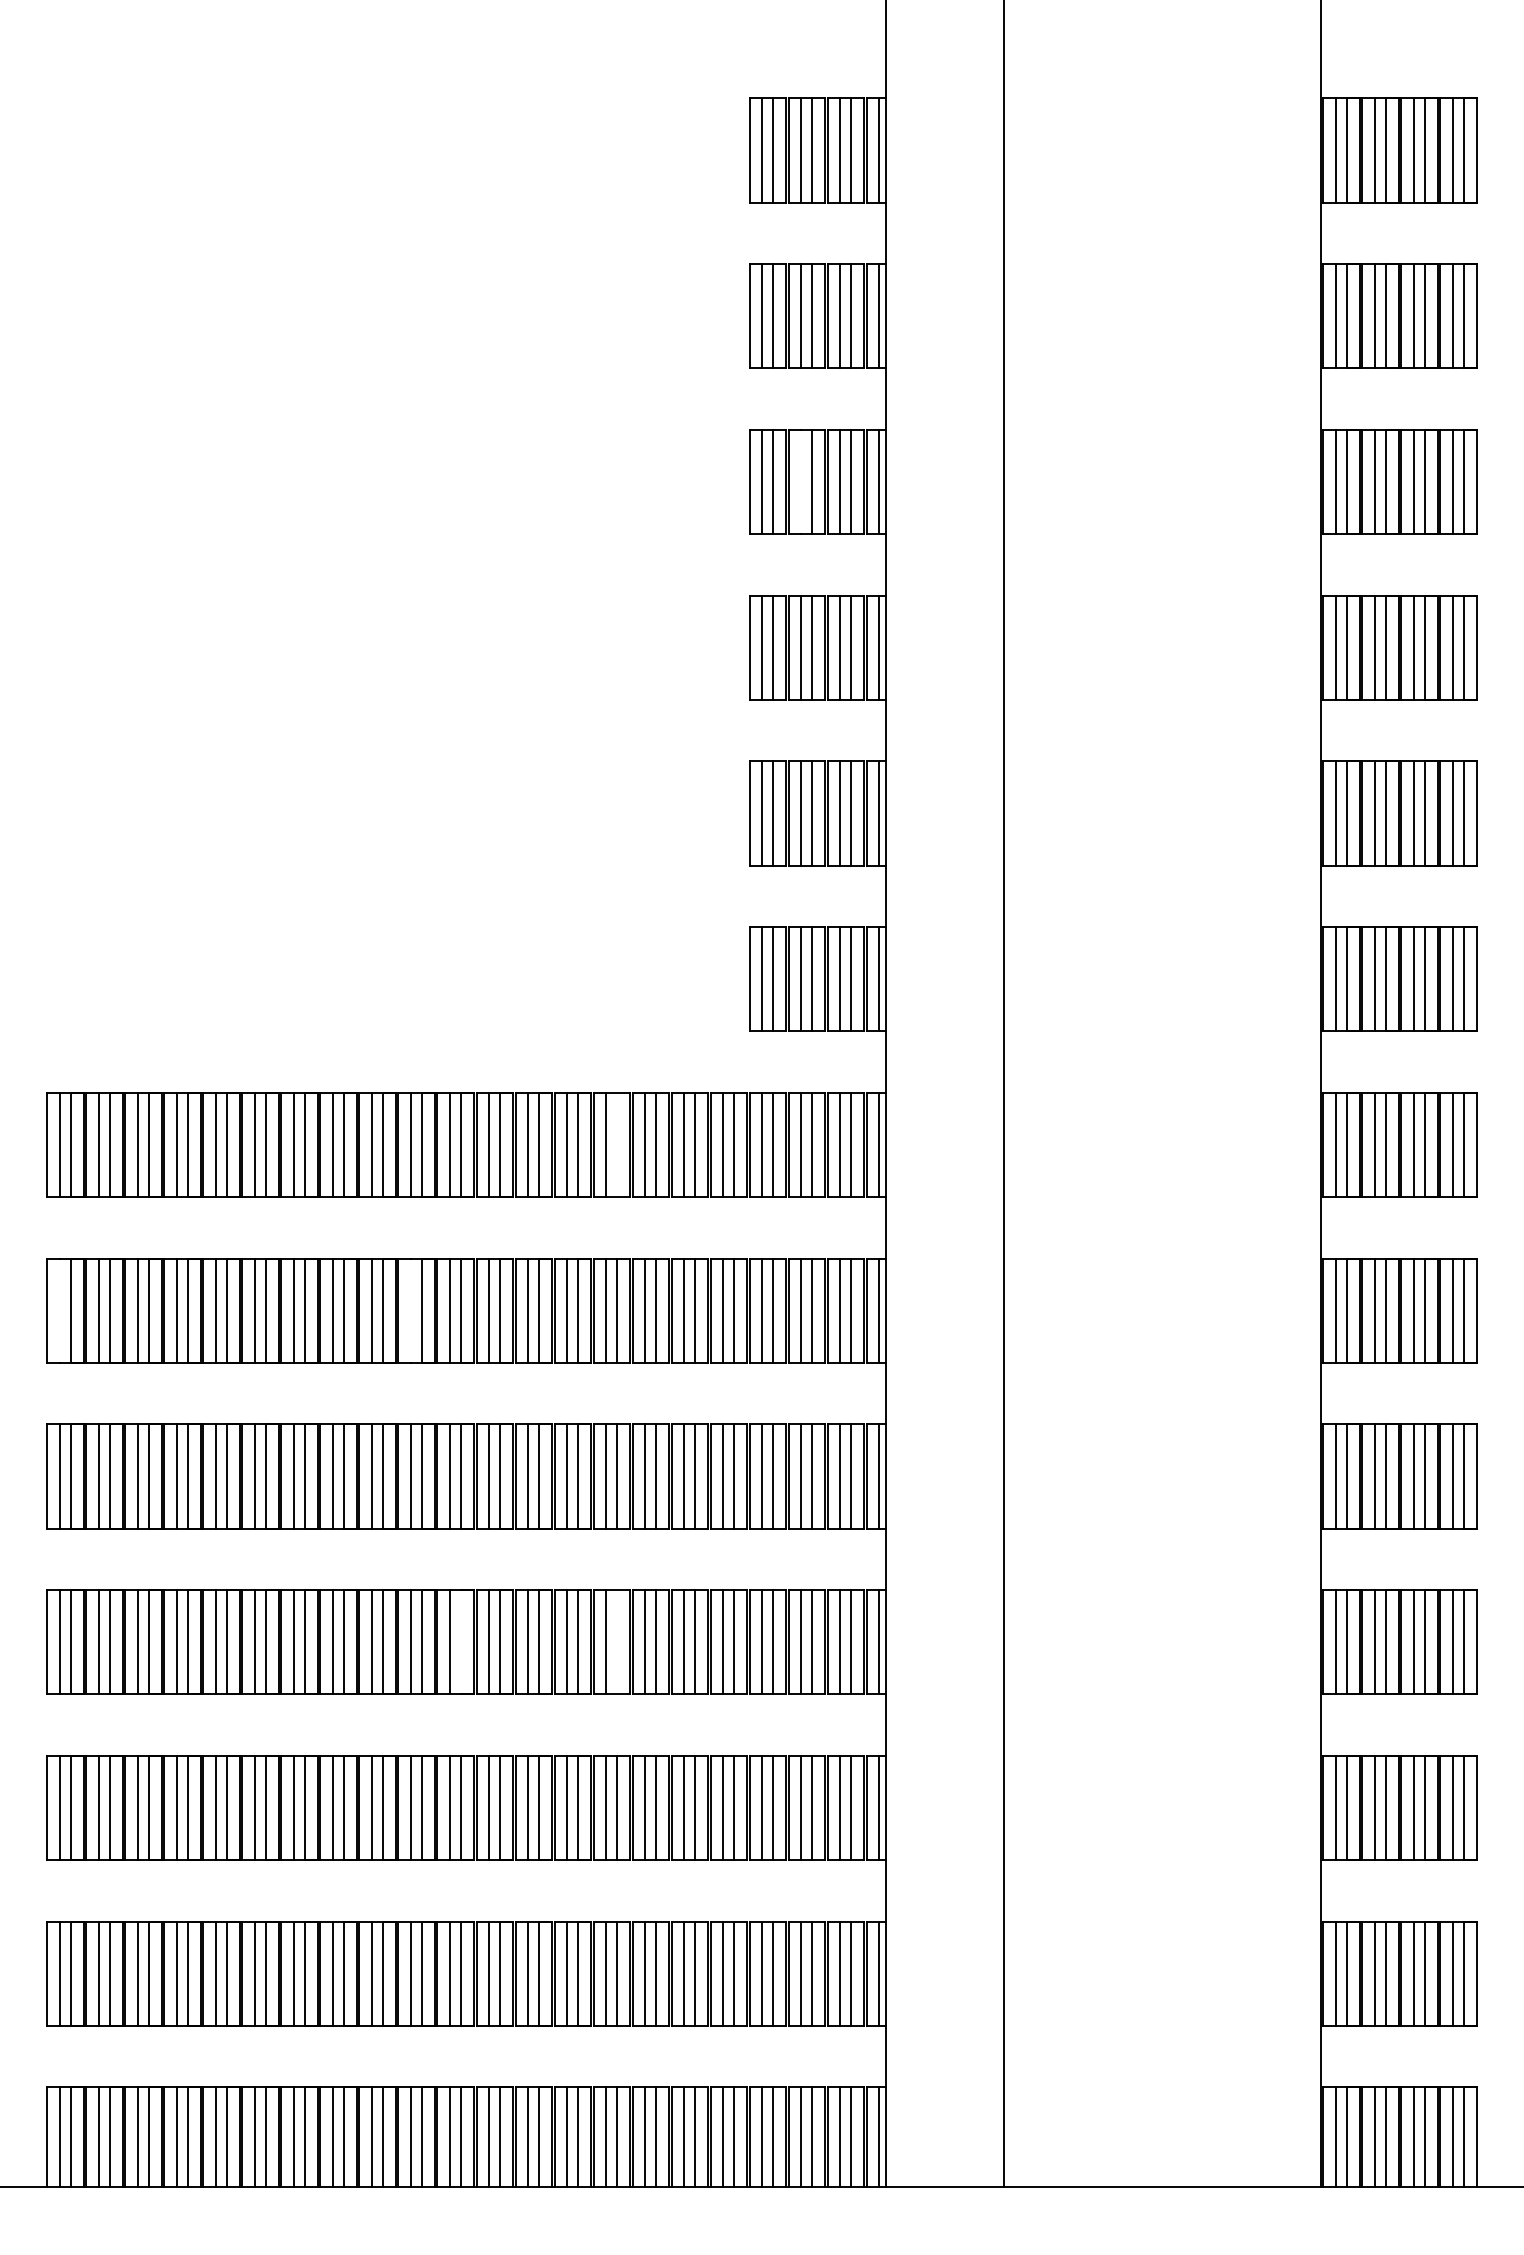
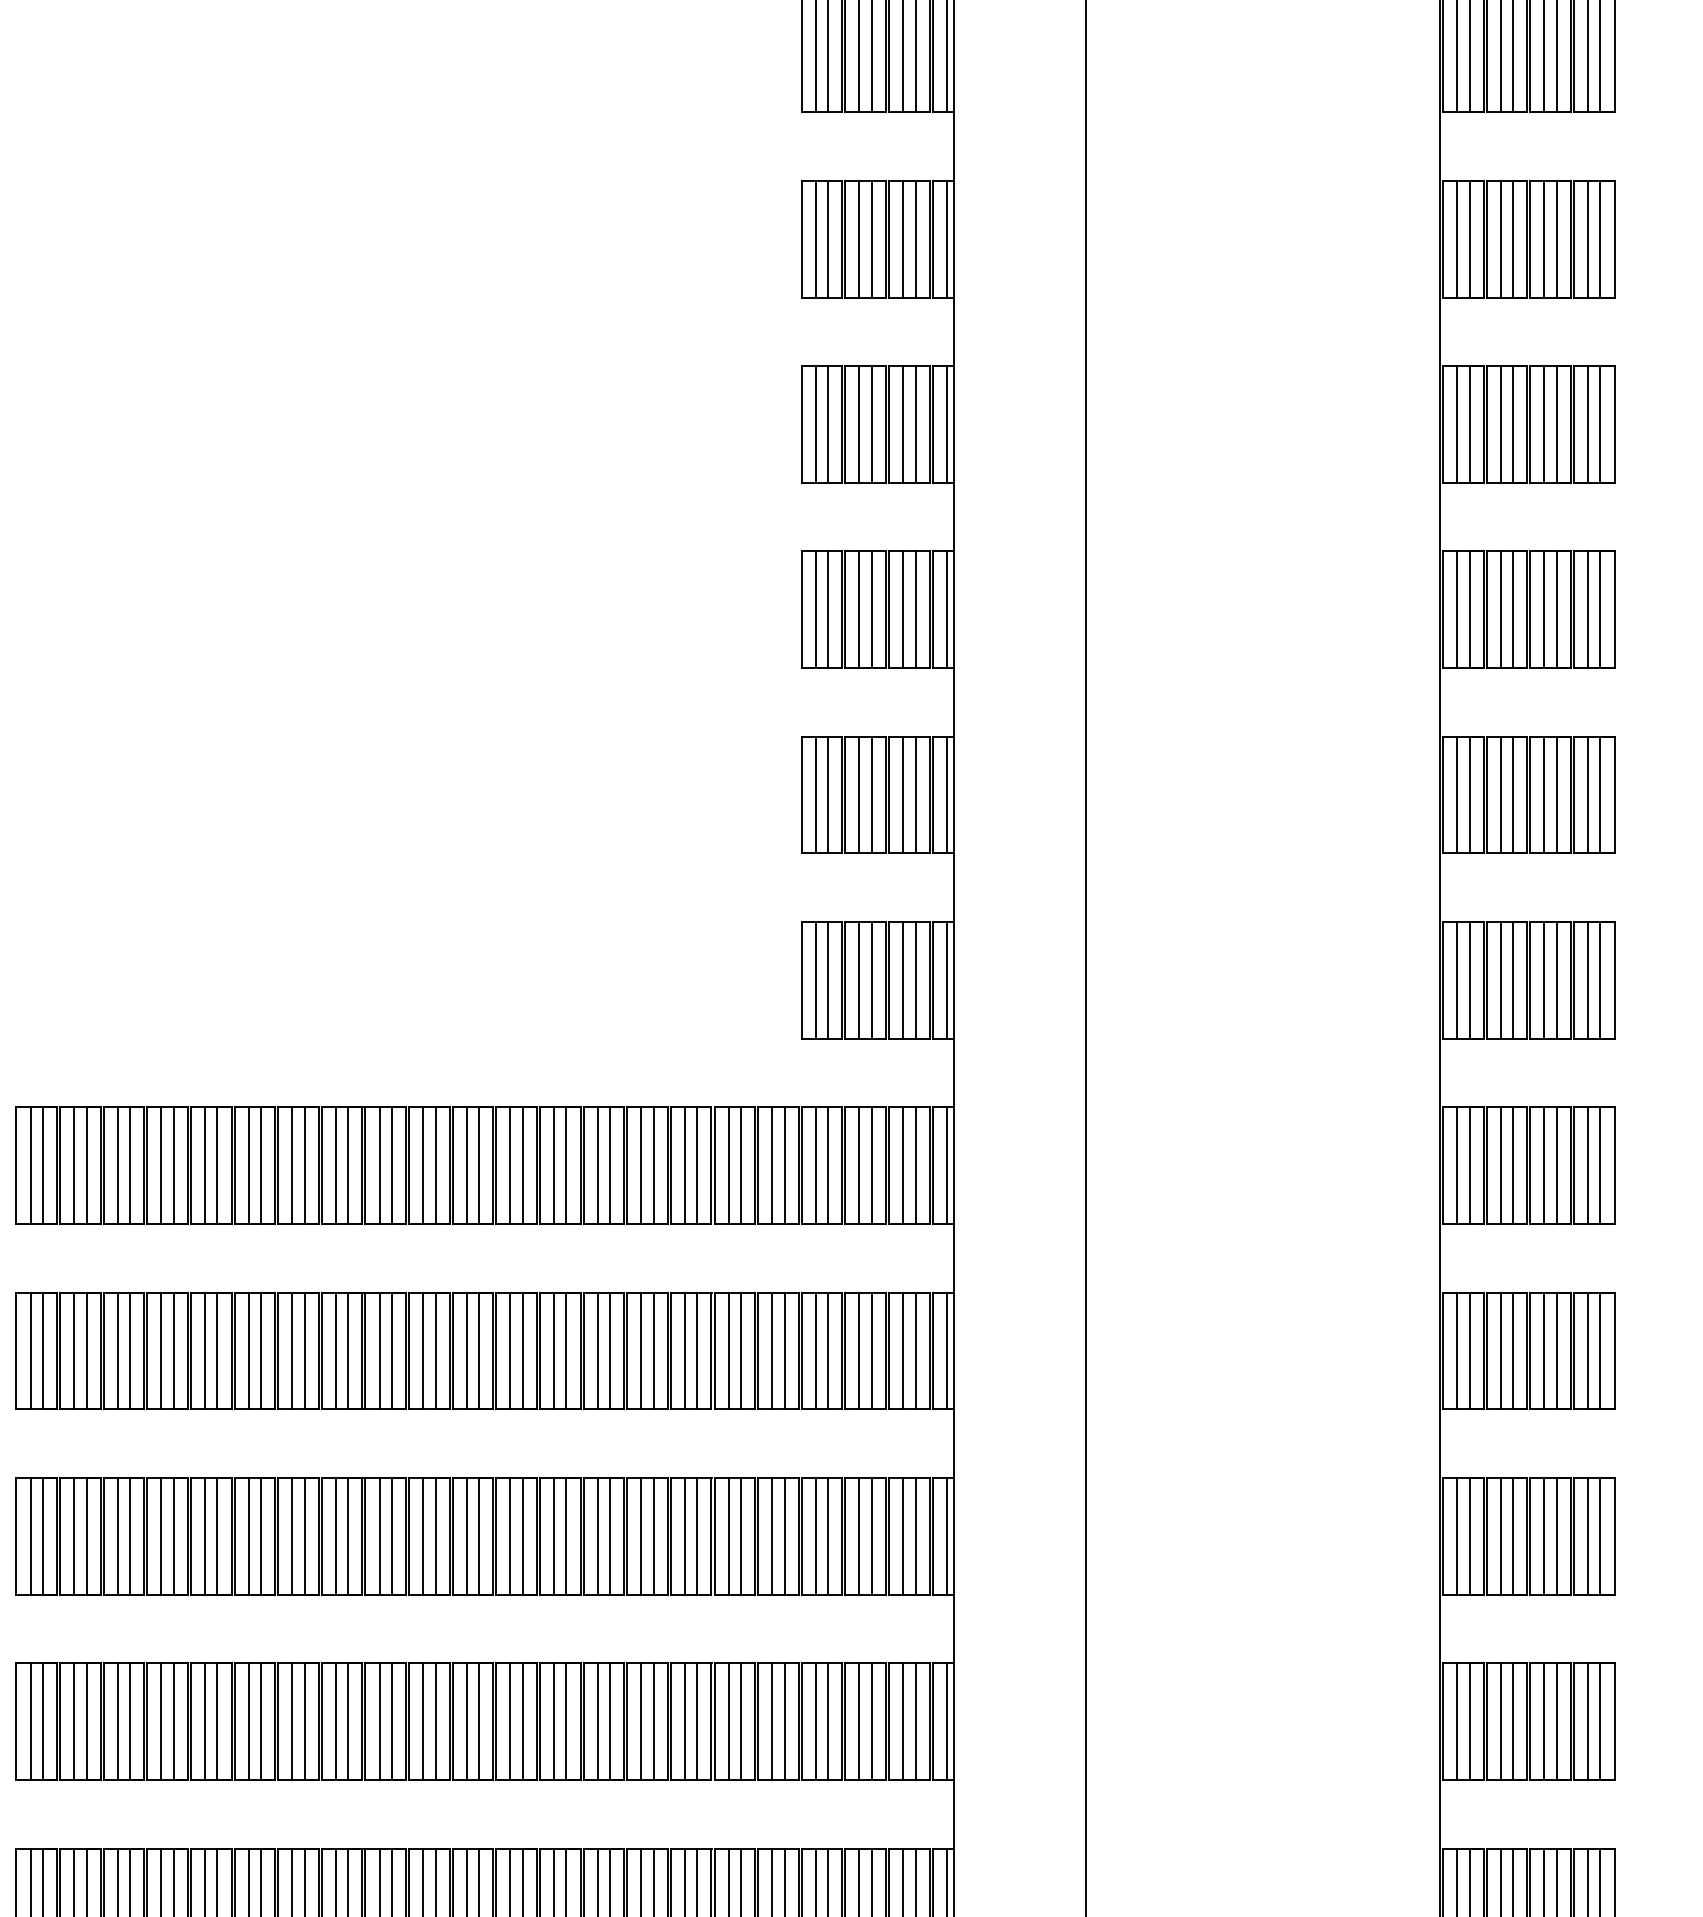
line: (801, 481) -> (859, 423), added
line: (617, 1144) -> (654, 1165), added
line: (59, 1310) -> (30, 1350), added
line: (411, 1310) -> (423, 1350), added
line: (461, 1642) -> (479, 1721), added
line: (617, 1642) -> (654, 1721), added

